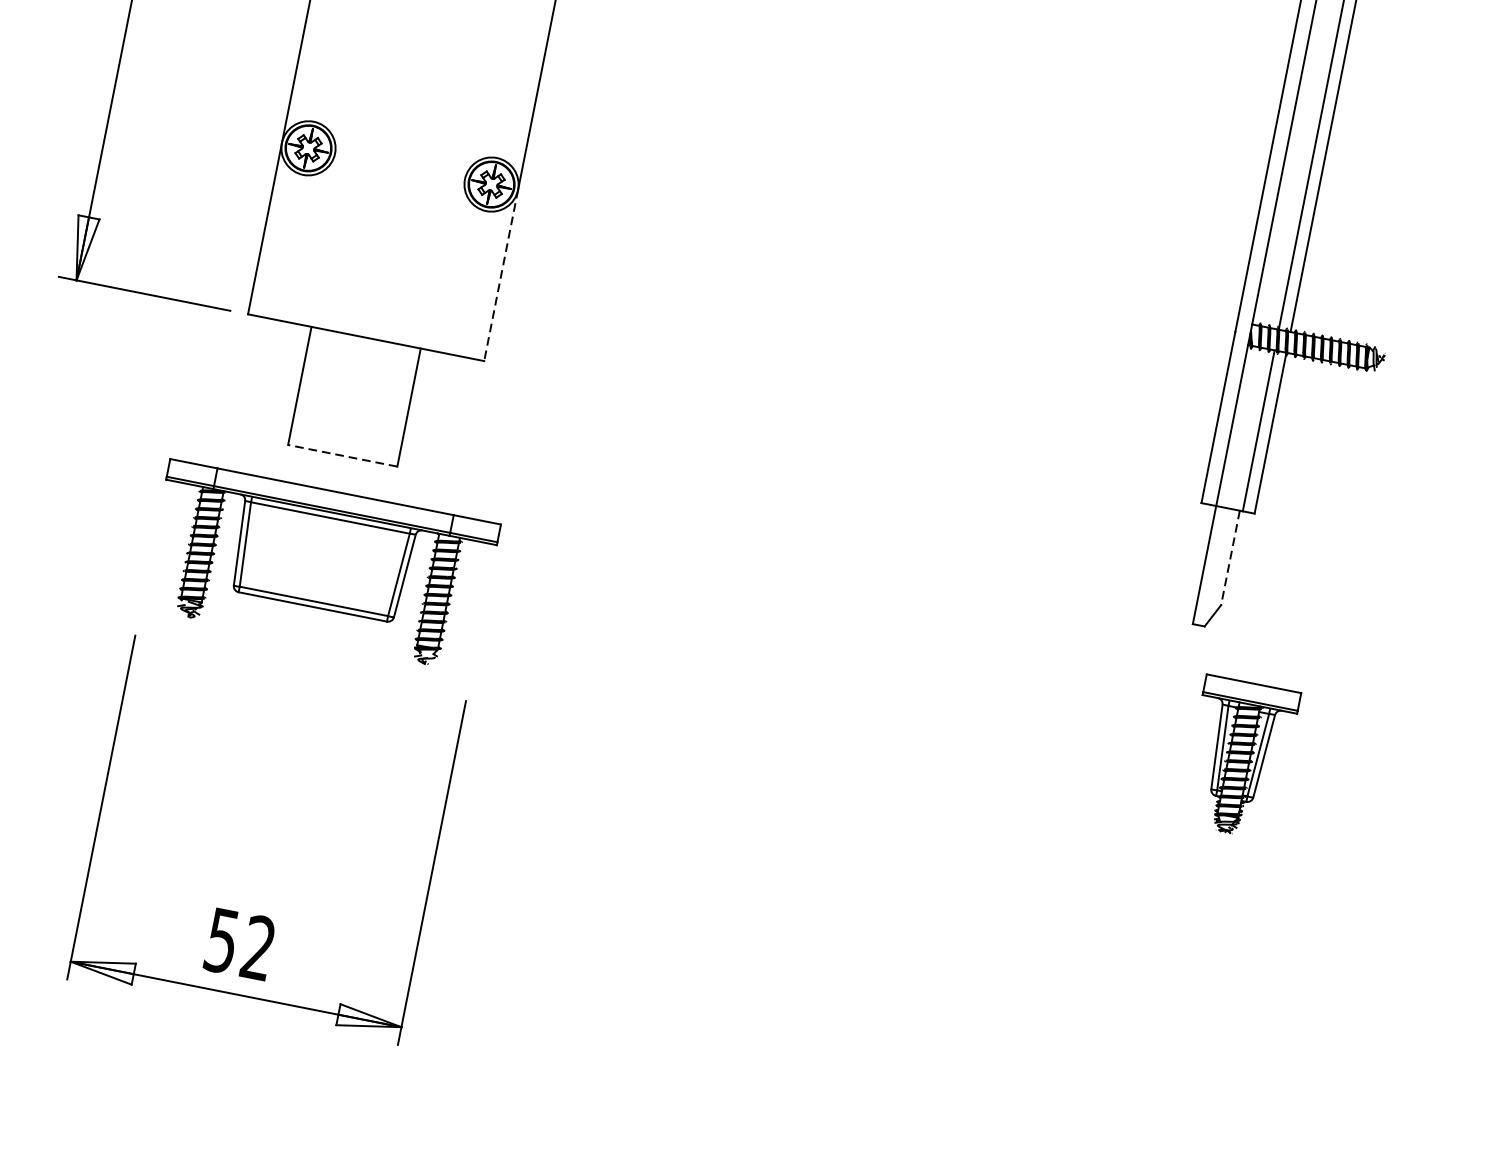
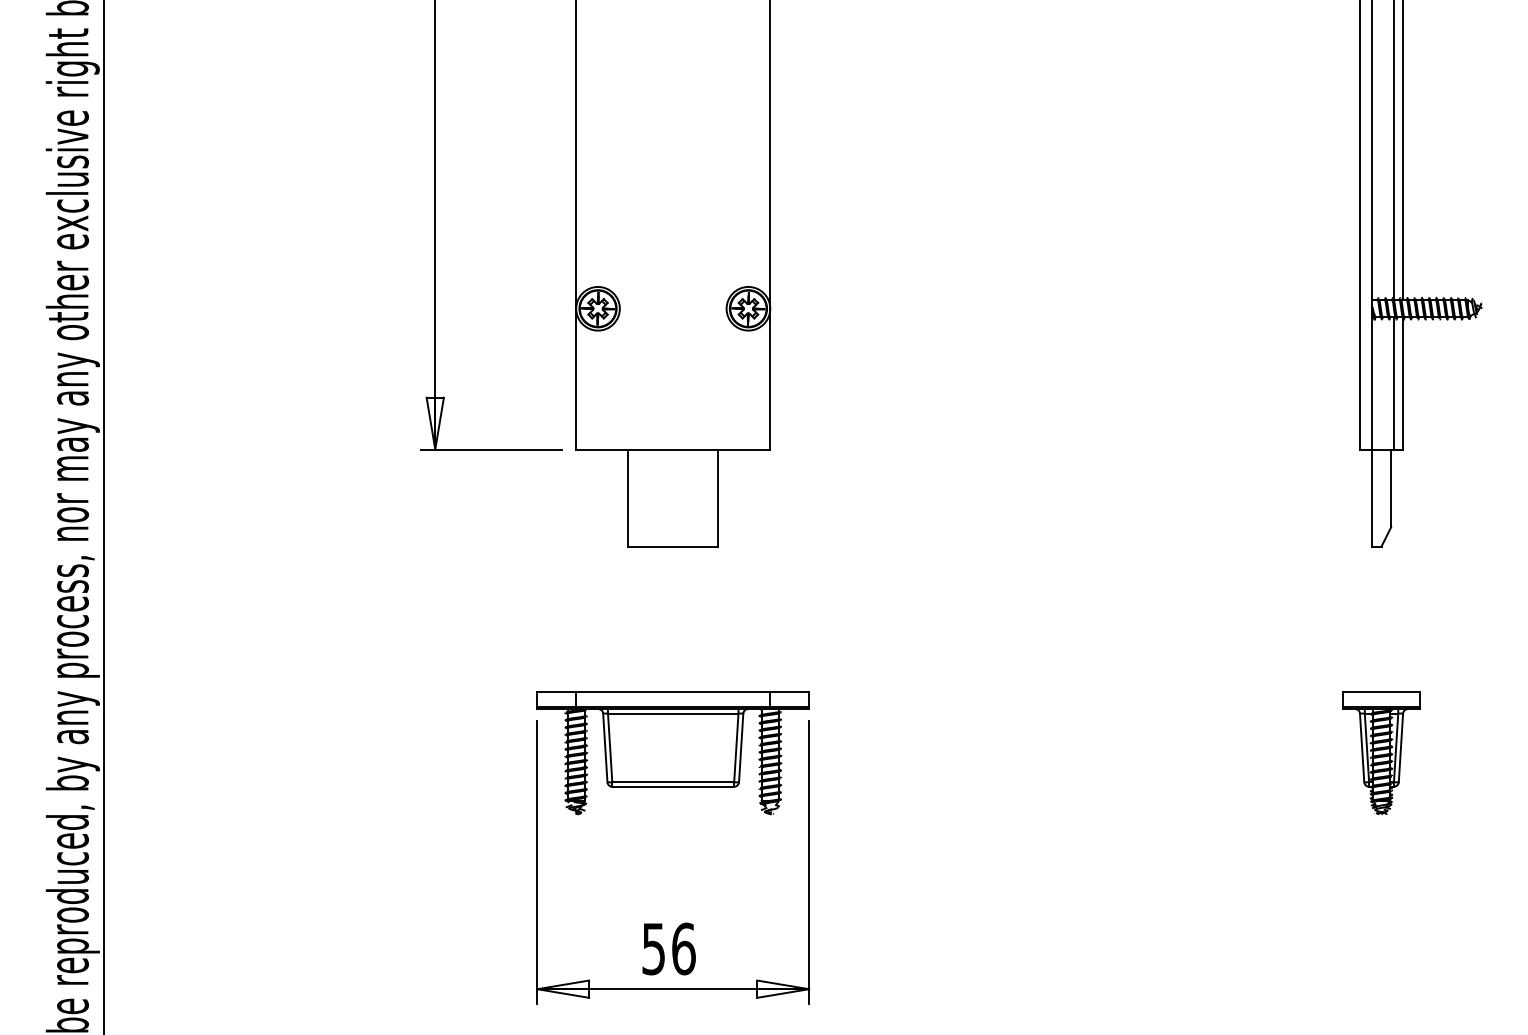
line: (501, 275) -> (770, 379), dashed -> solid
line: (343, 455) -> (673, 546), dashed -> solid
line: (1230, 558) -> (1391, 488), dashed -> solid
part: (319, 566) -> (672, 753), moved
part: (1239, 757) -> (1381, 752), moved
text: (258, 947) -> (683, 948), 52 -> 56

